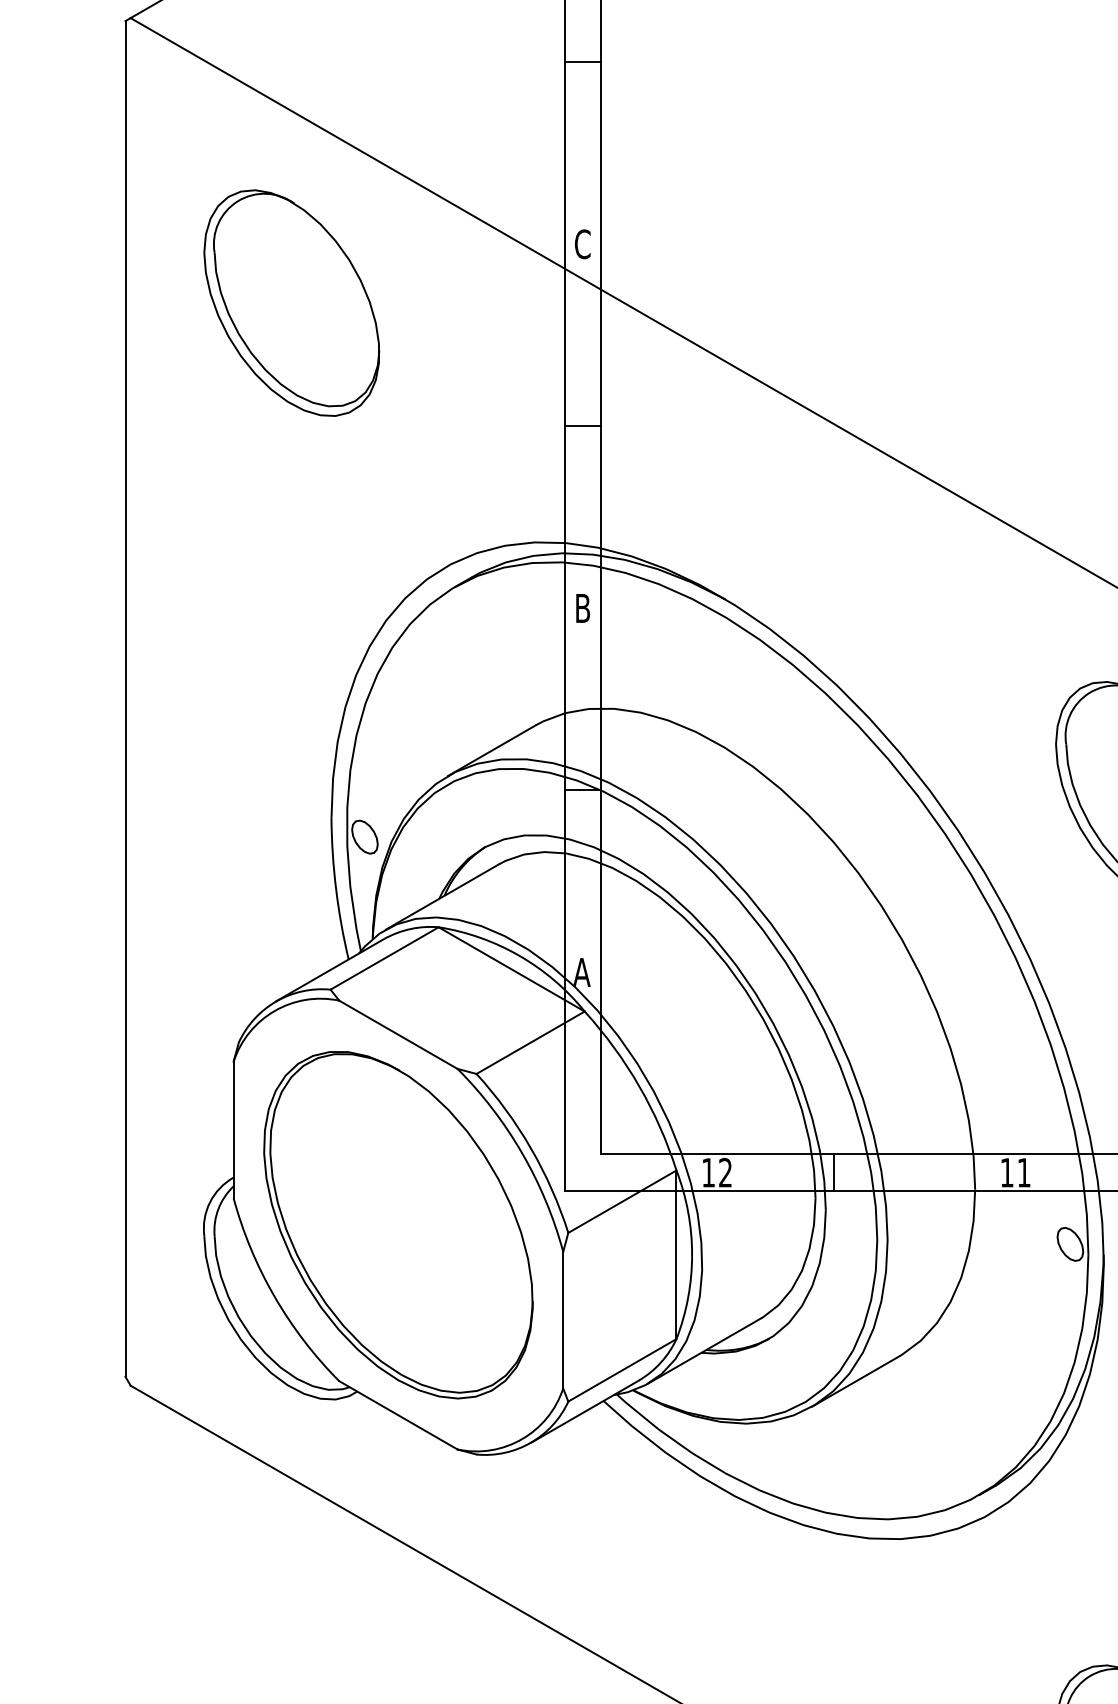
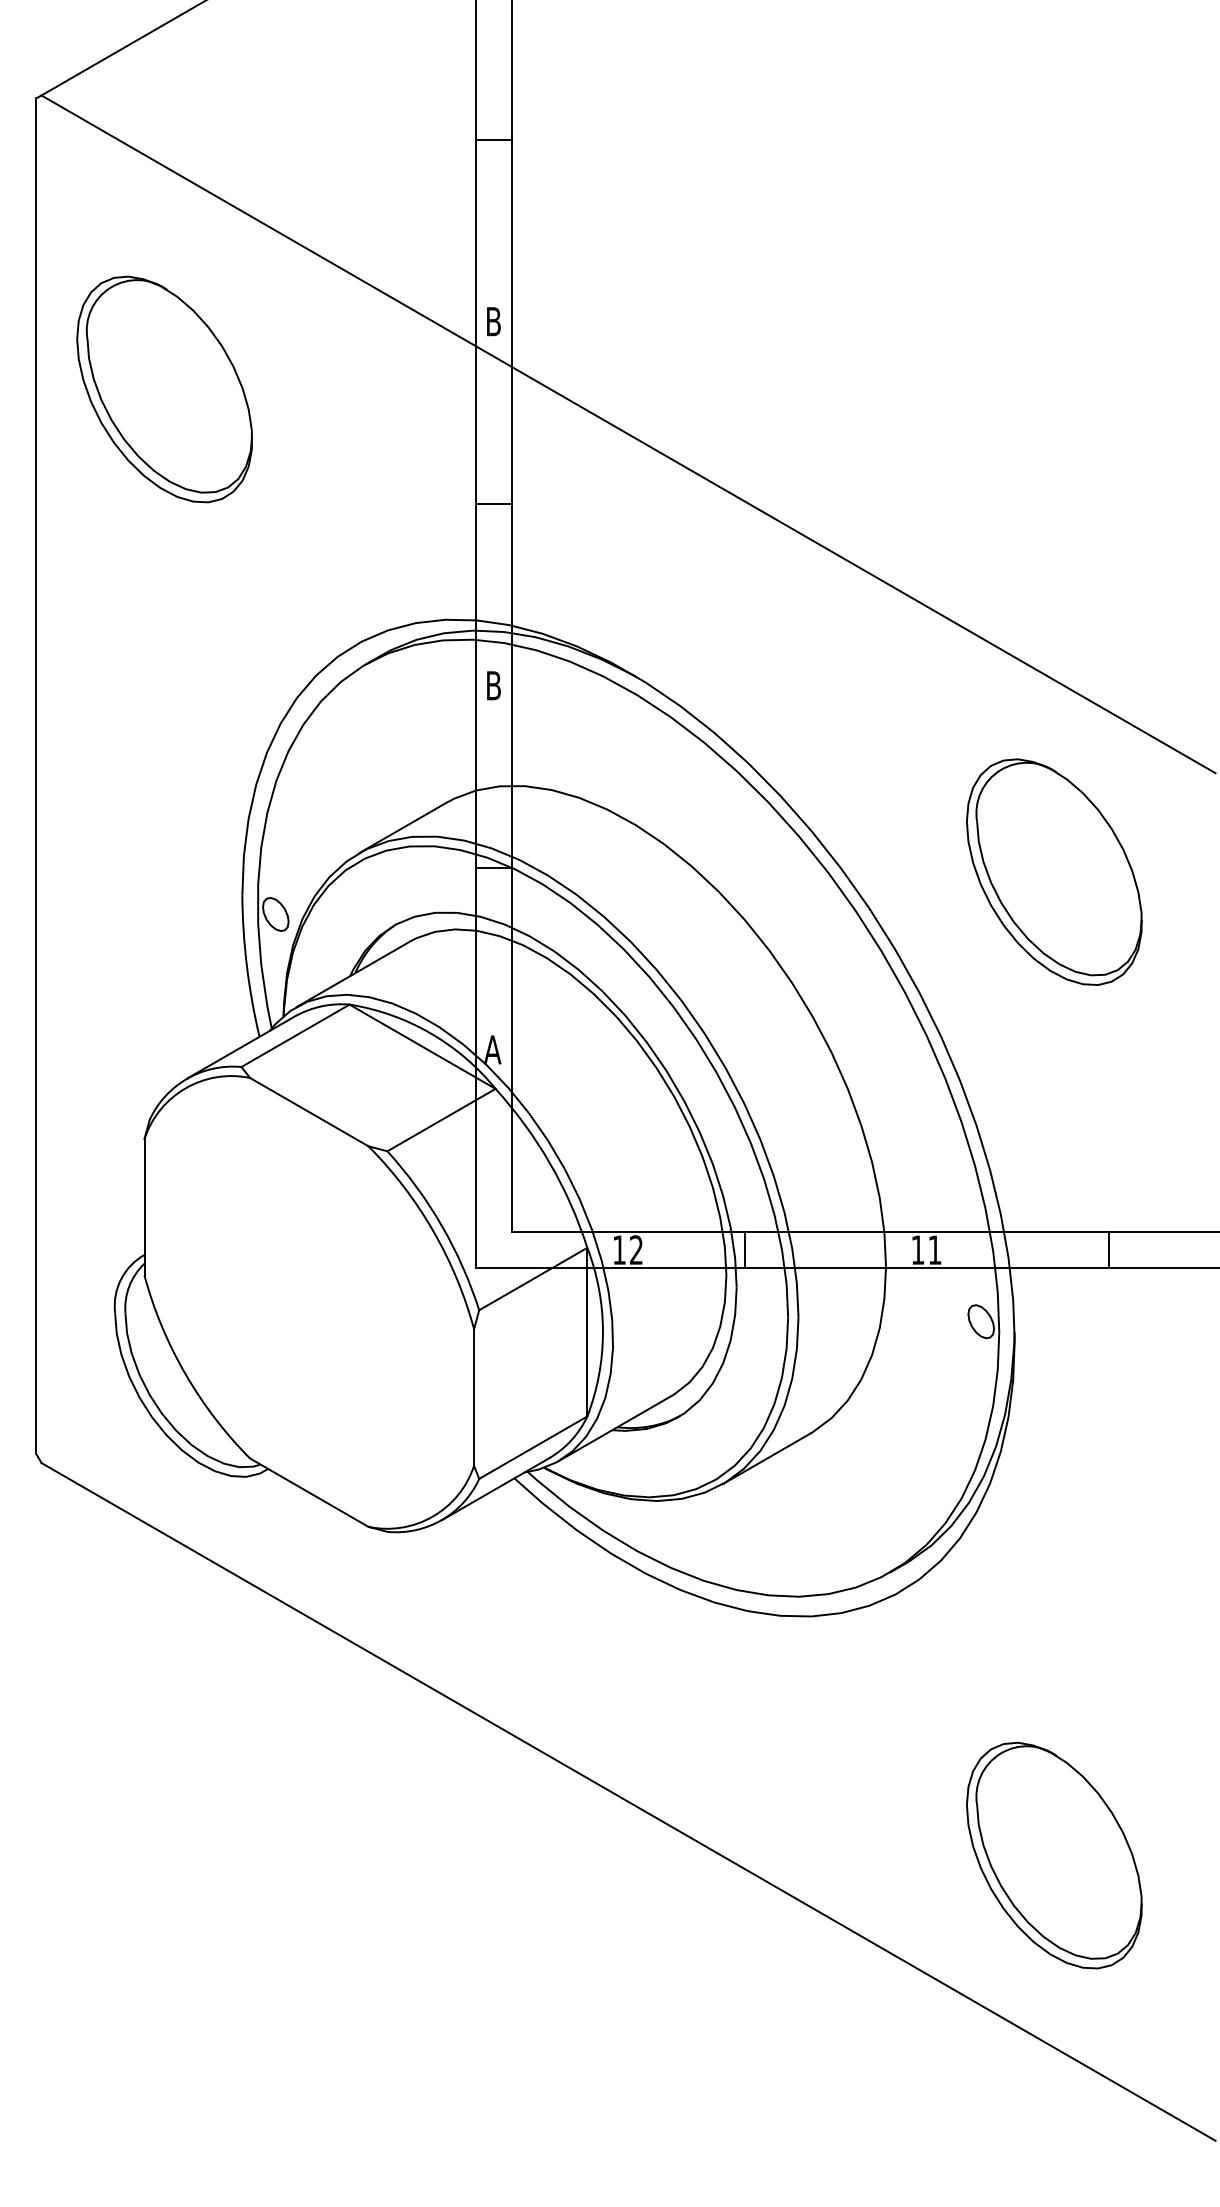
text: (582, 244) -> (493, 321), C -> B
part: (291, 303) -> (164, 389), moved
part: (398, 1225) -> (309, 1302), removed

